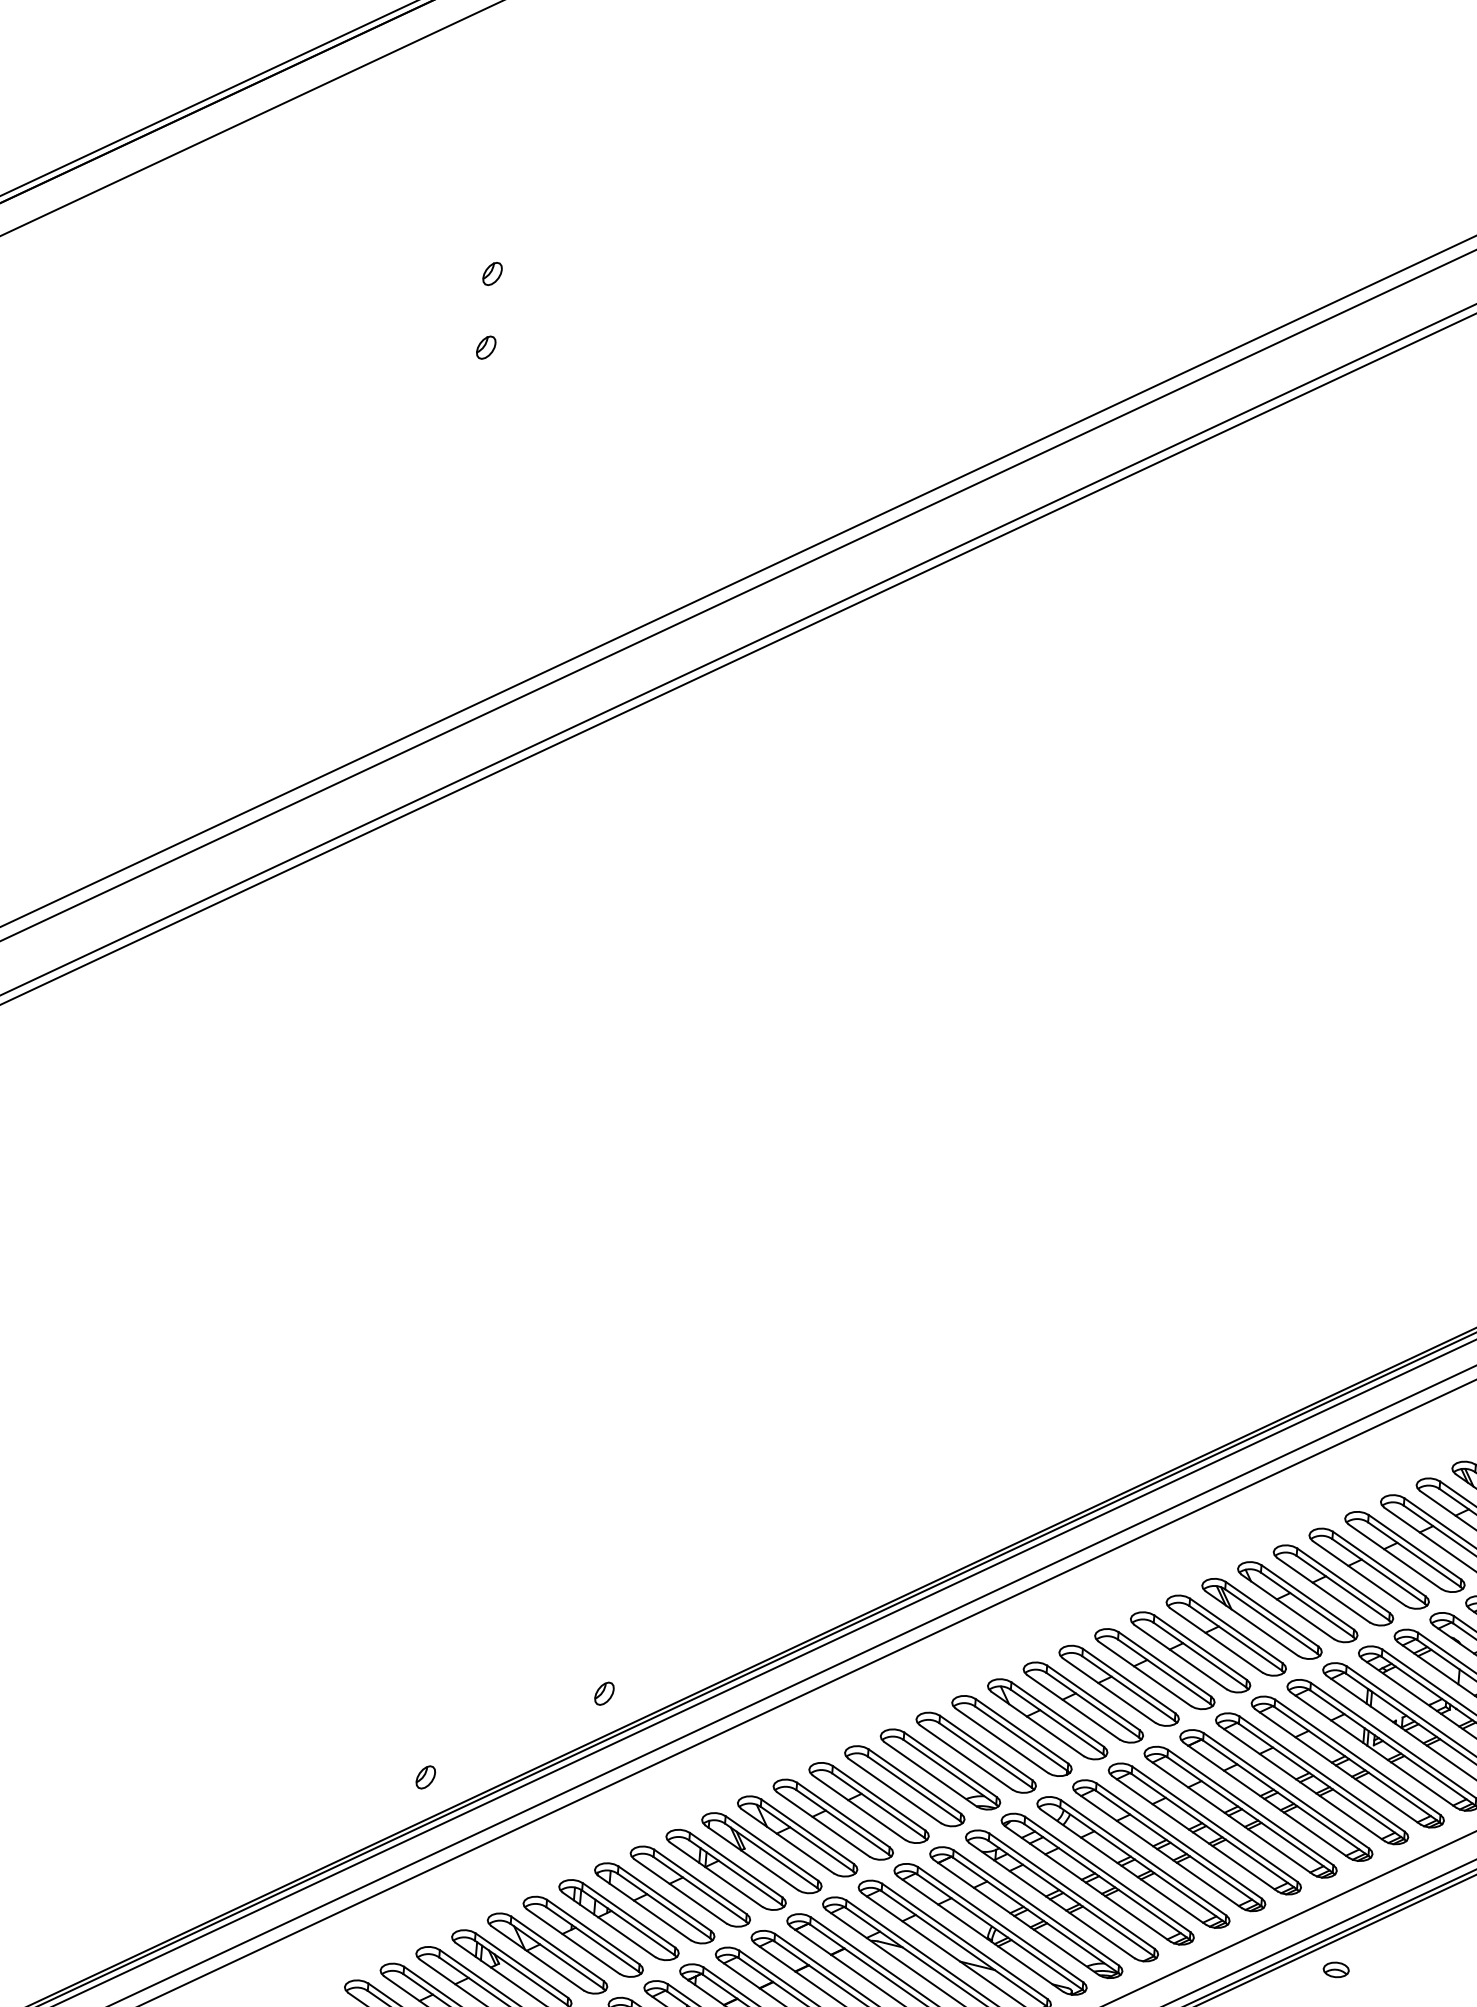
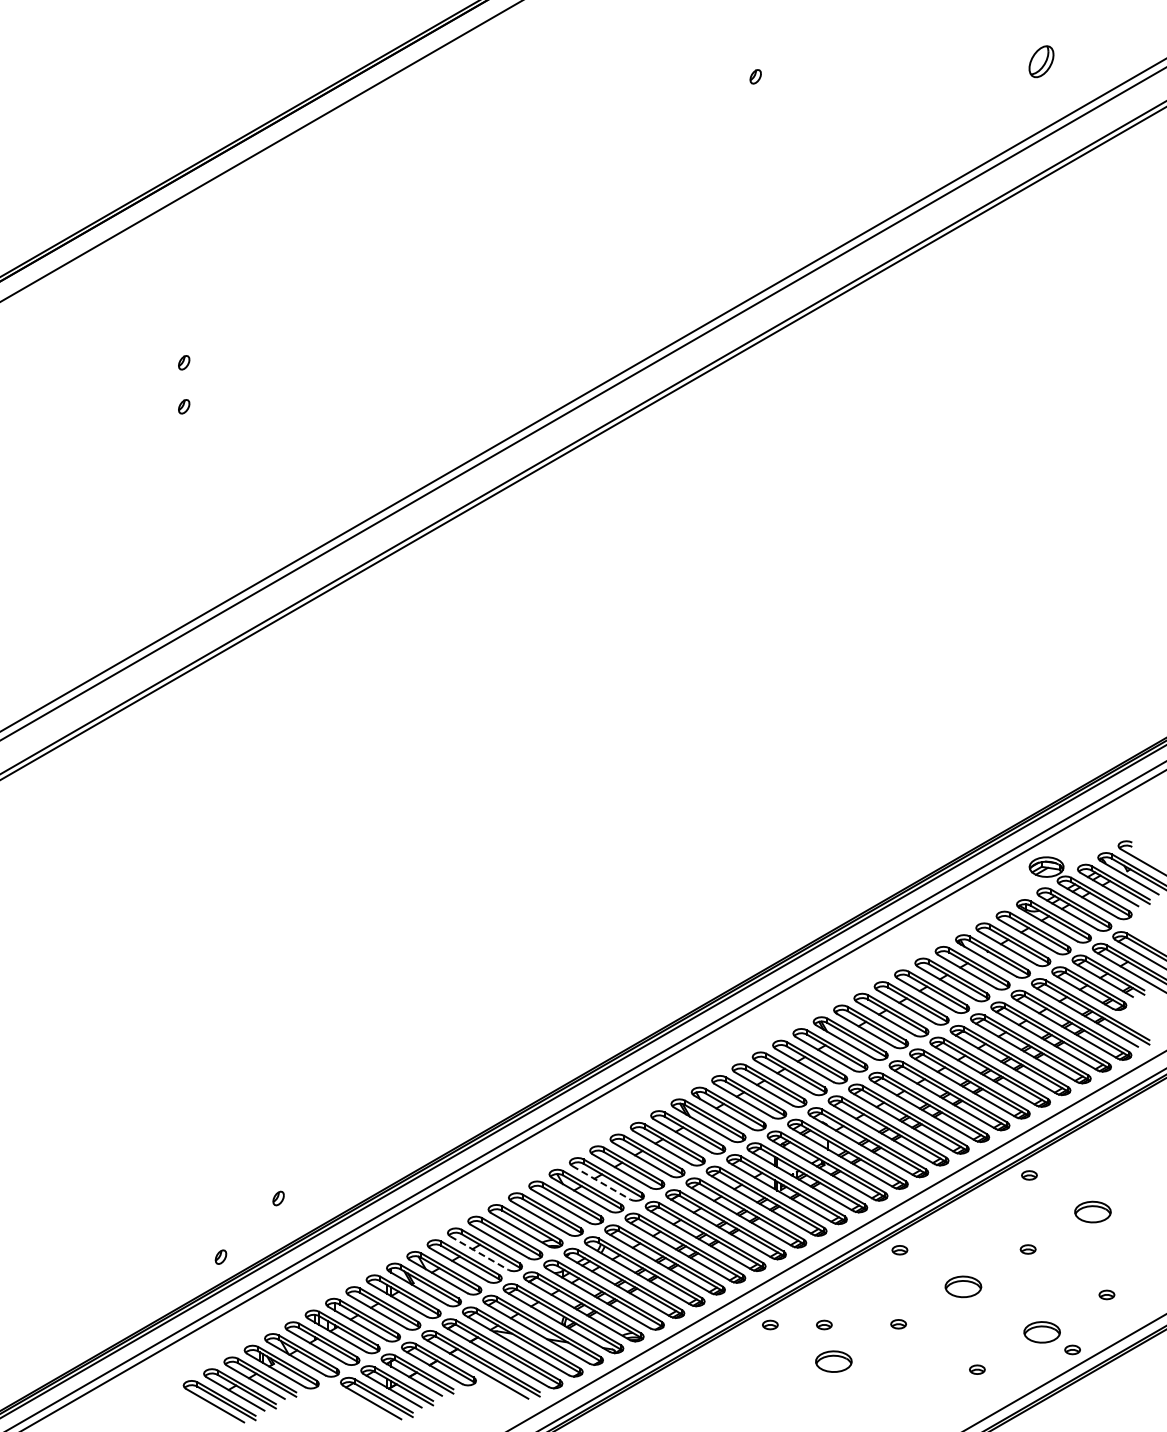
part: (604, 1693) -> (278, 1198), moved
line: (1073, 1706) -> (601, 1182), solid -> dashed
line: (859, 1808) -> (479, 1253), solid -> dashed
part: (1427, 1976) -> (824, 1324), added

